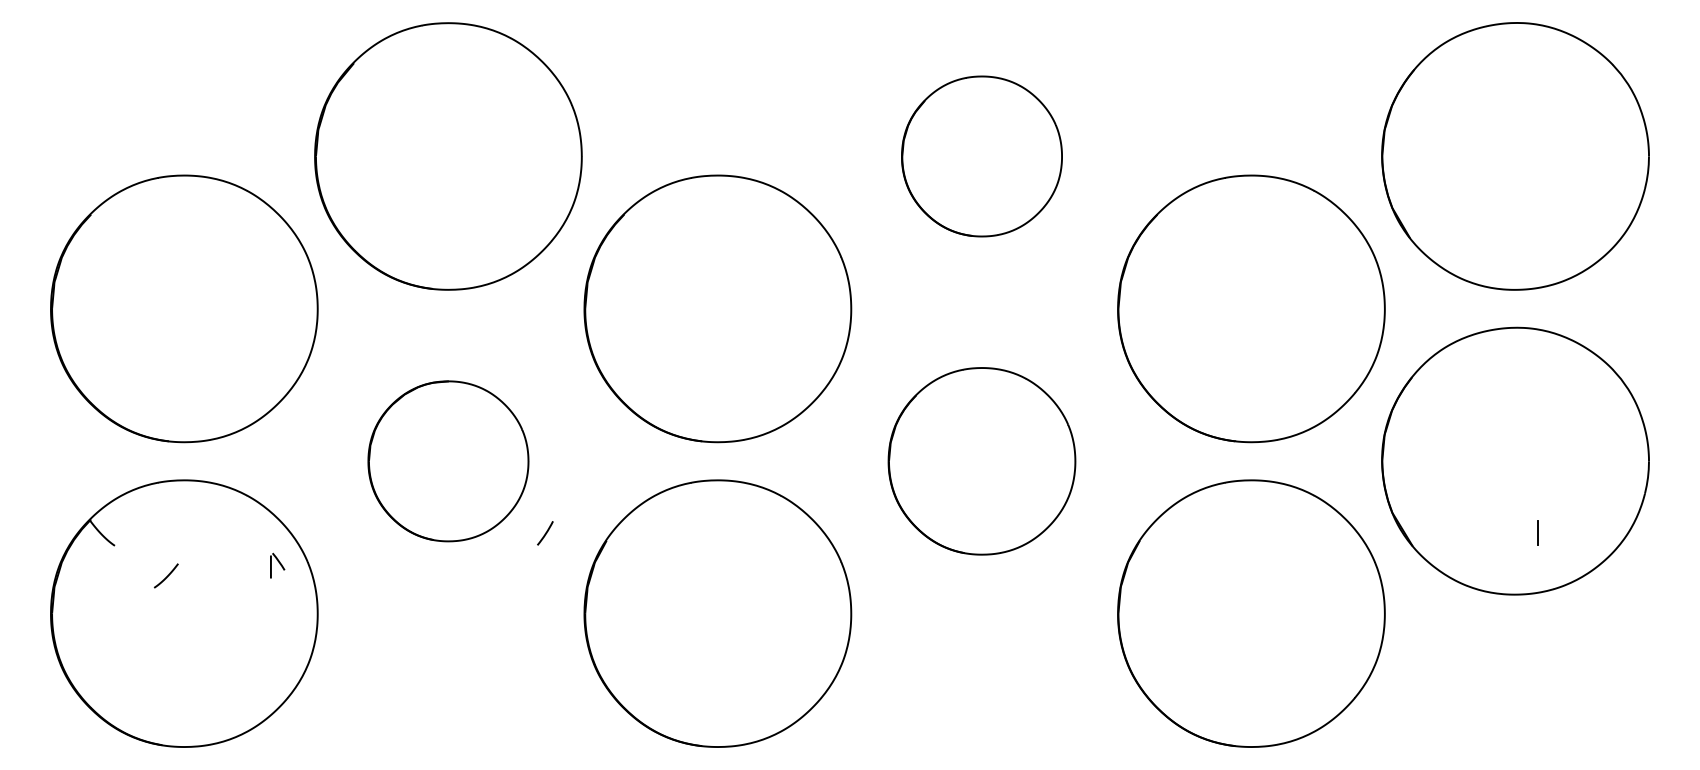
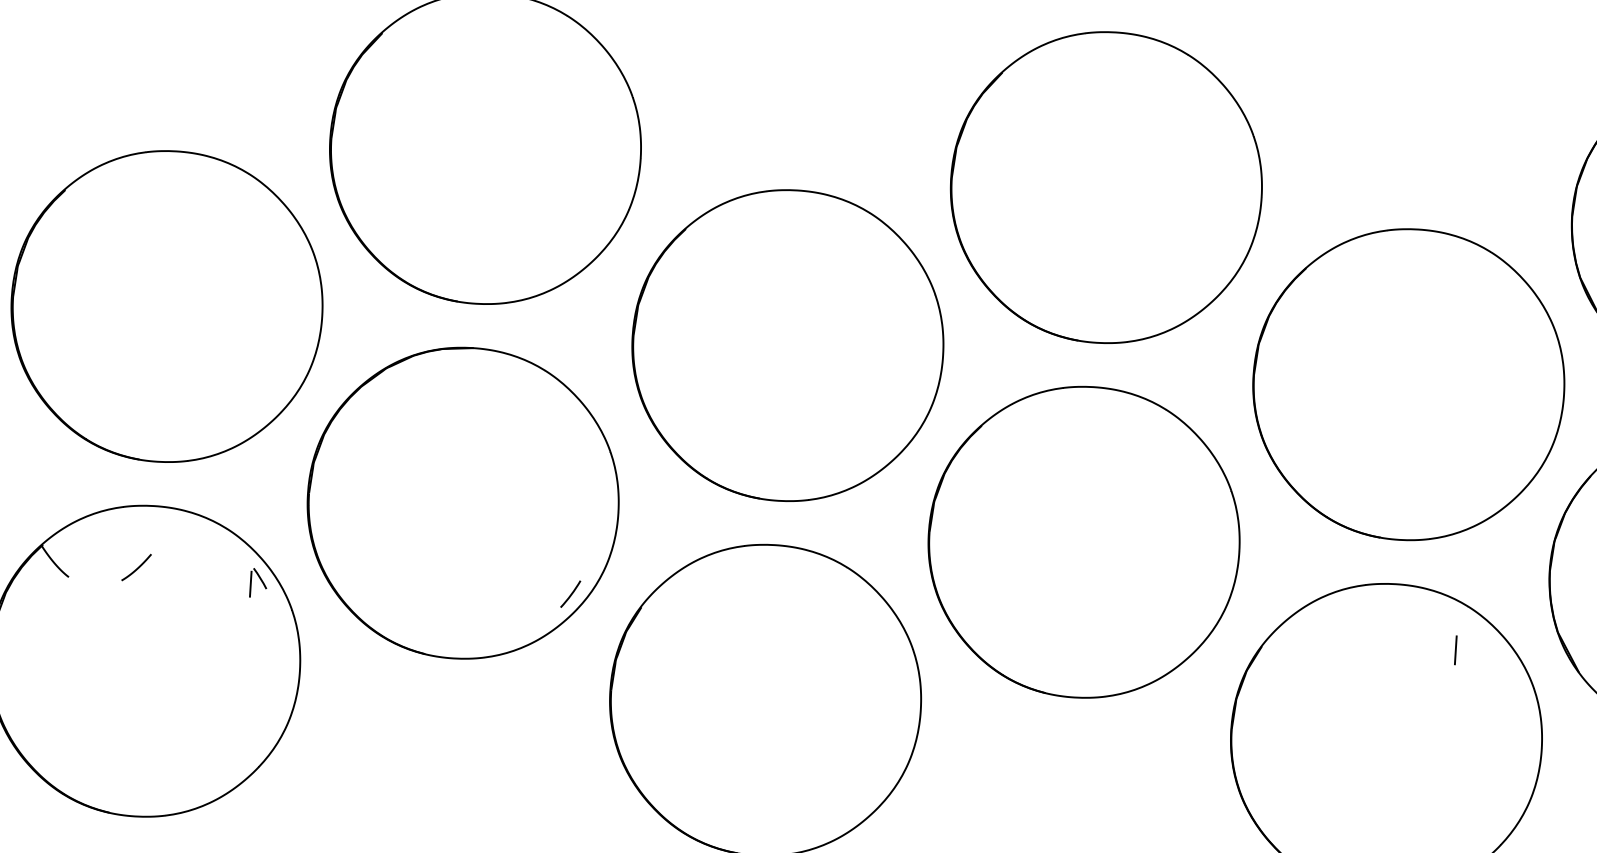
part: (981, 156) -> (1105, 187), size x1.67
part: (448, 461) -> (463, 503), size x1.67
part: (981, 461) -> (1083, 542), size x1.43
line: (1305, 533) -> (1455, 650), added
part: (277, 565) -> (258, 582), moved
line: (166, 576) -> (136, 568), moved

